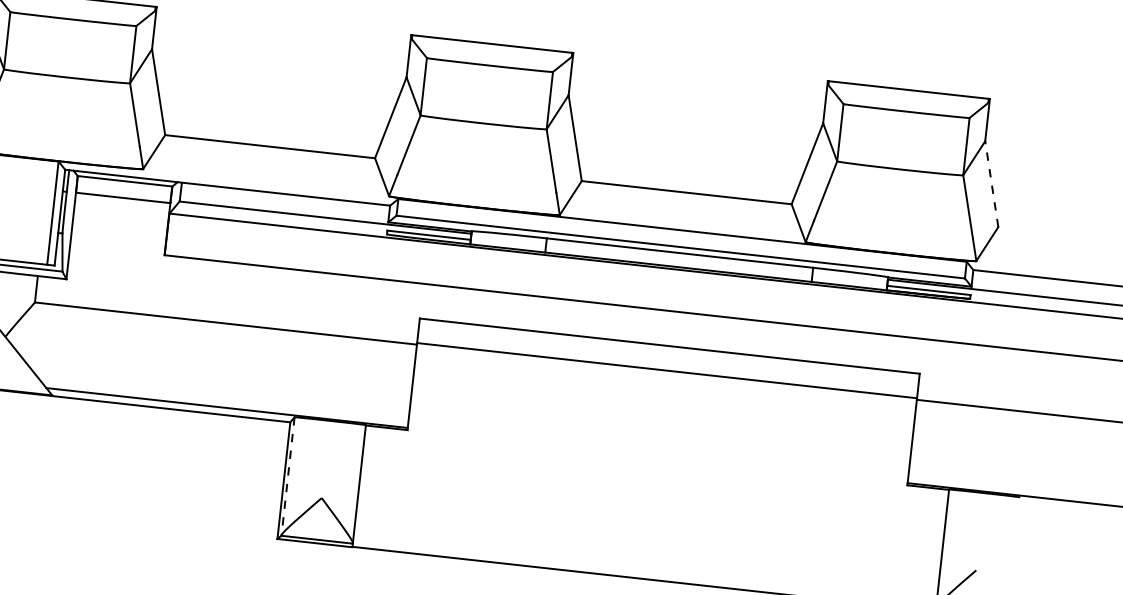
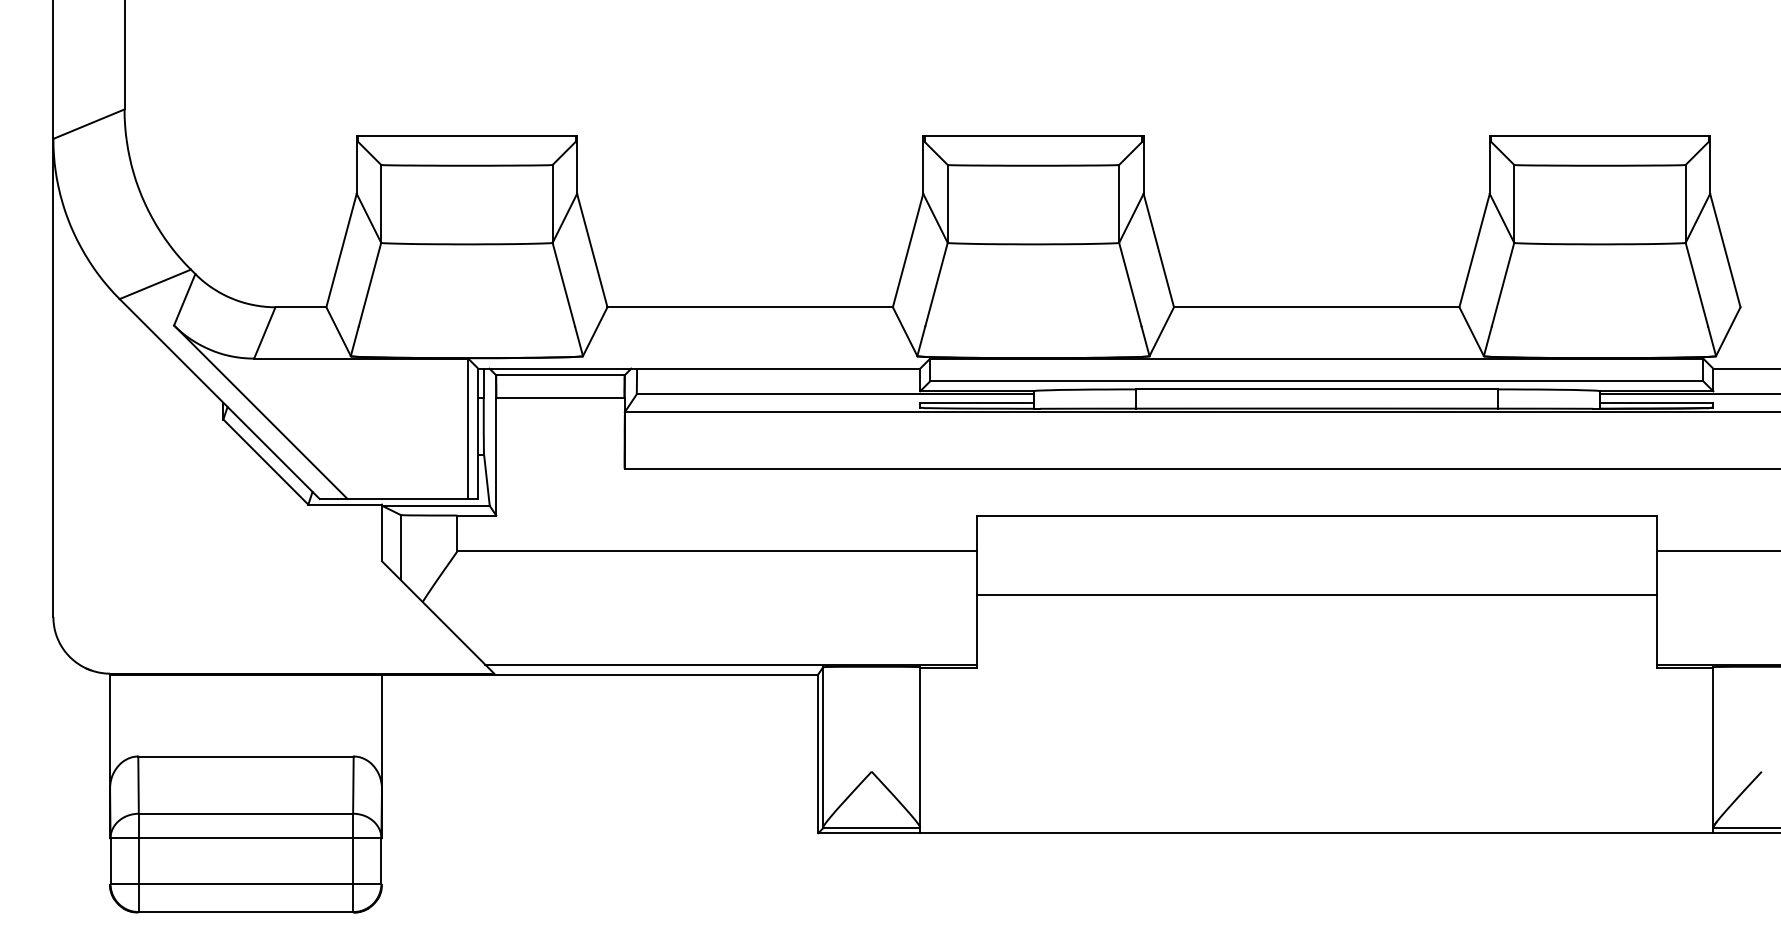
line: (991, 184) -> (1725, 250), dashed -> solid
line: (666, 370) -> (1316, 595), moved
line: (288, 476) -> (823, 747), dashed -> solid

